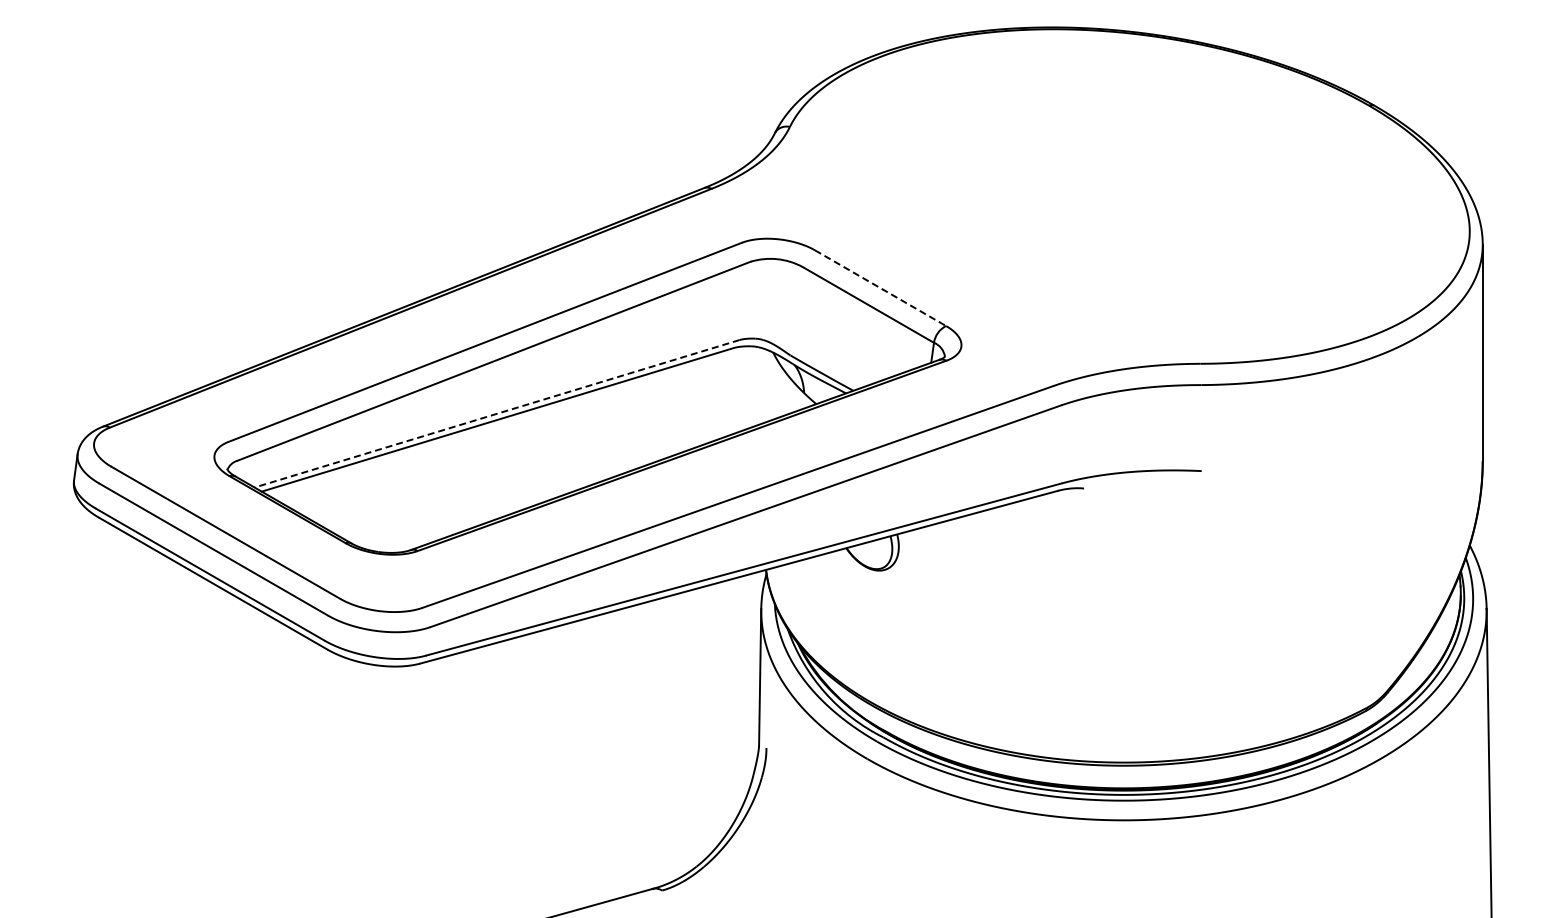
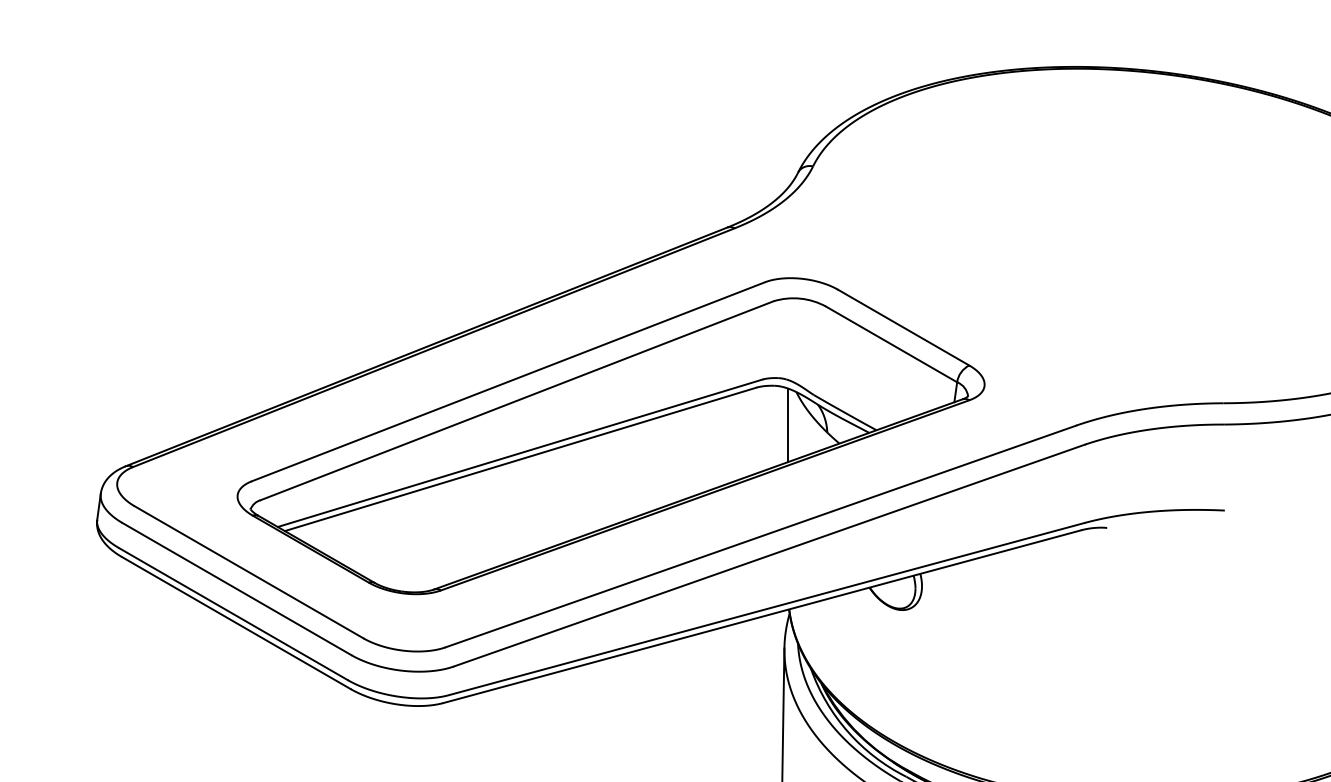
line: (880, 288) -> (903, 327), dashed -> solid
line: (765, 385) -> (788, 424), added
line: (496, 413) -> (519, 452), dashed -> solid

